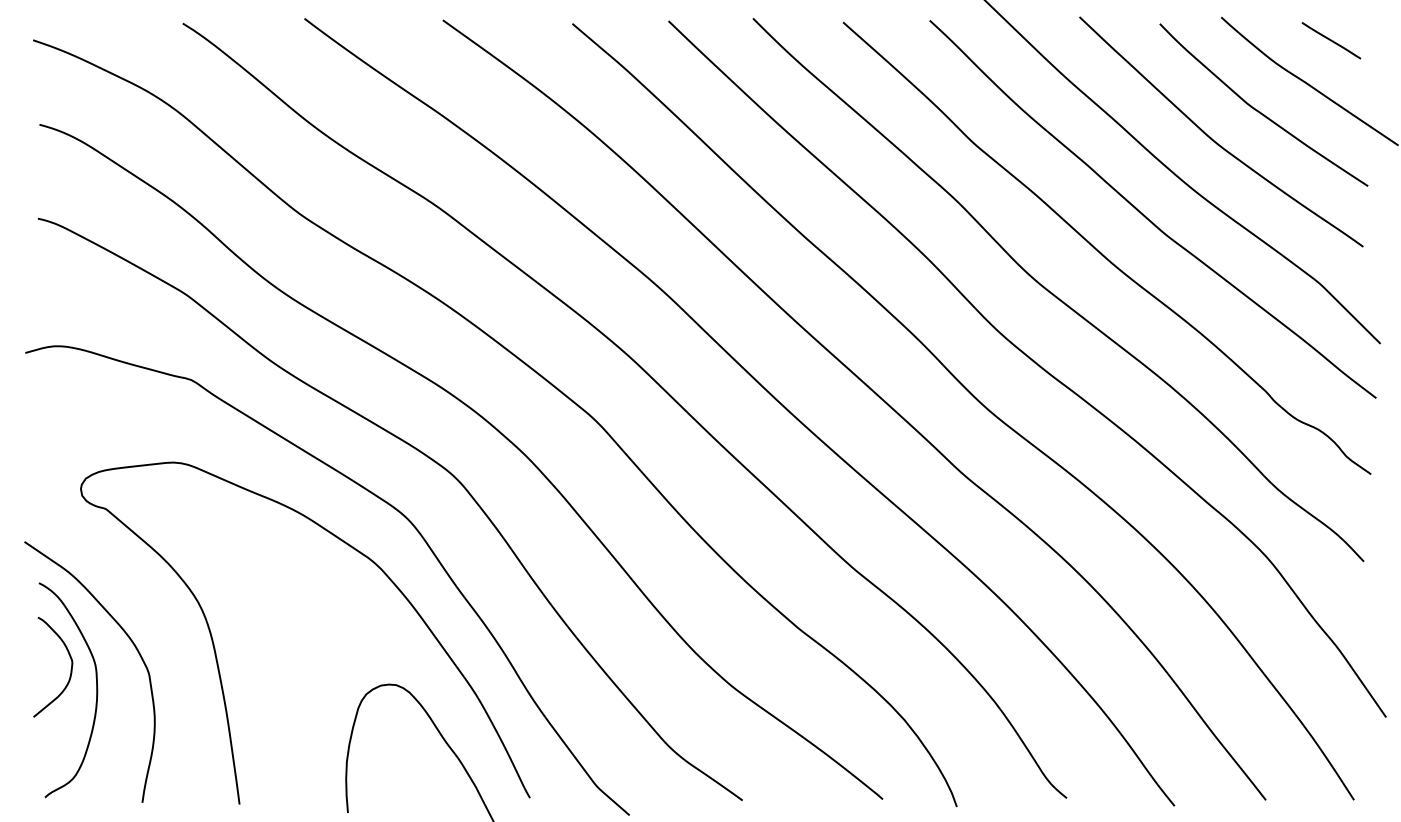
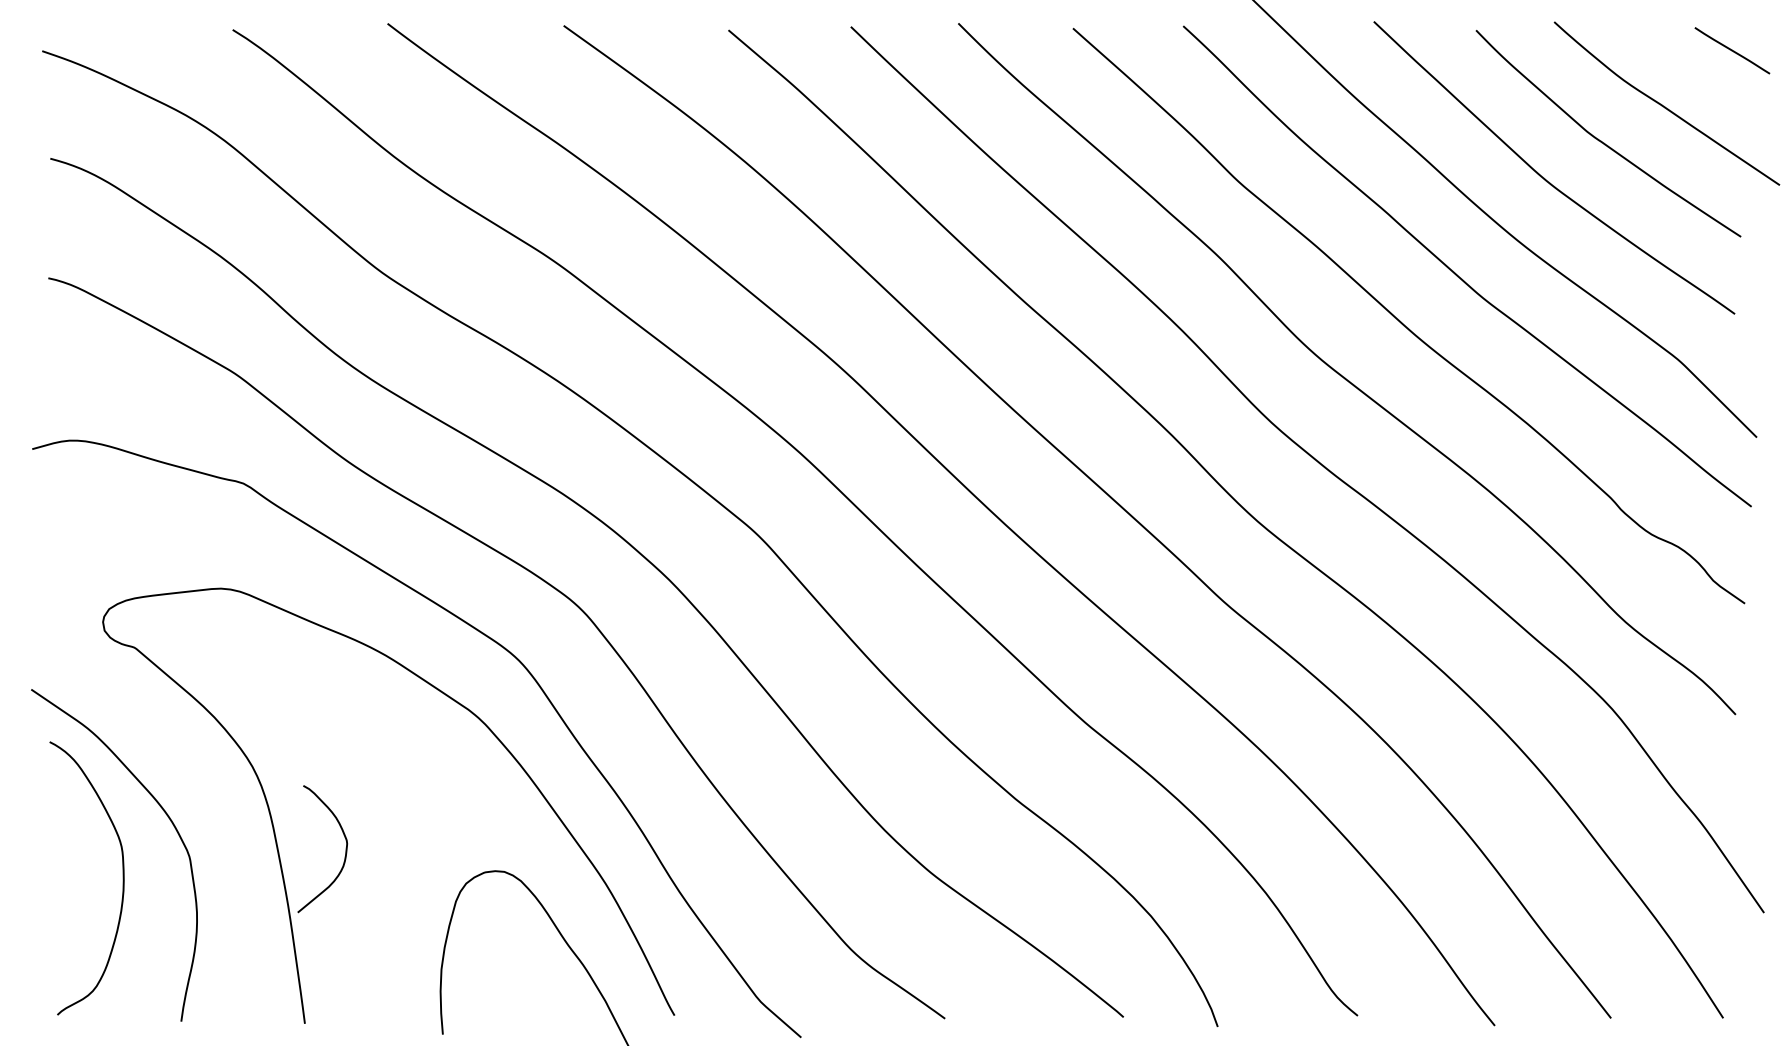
line: (1331, 40) -> (1732, 50), moved
curve: (71, 667) -> (345, 849), moved

